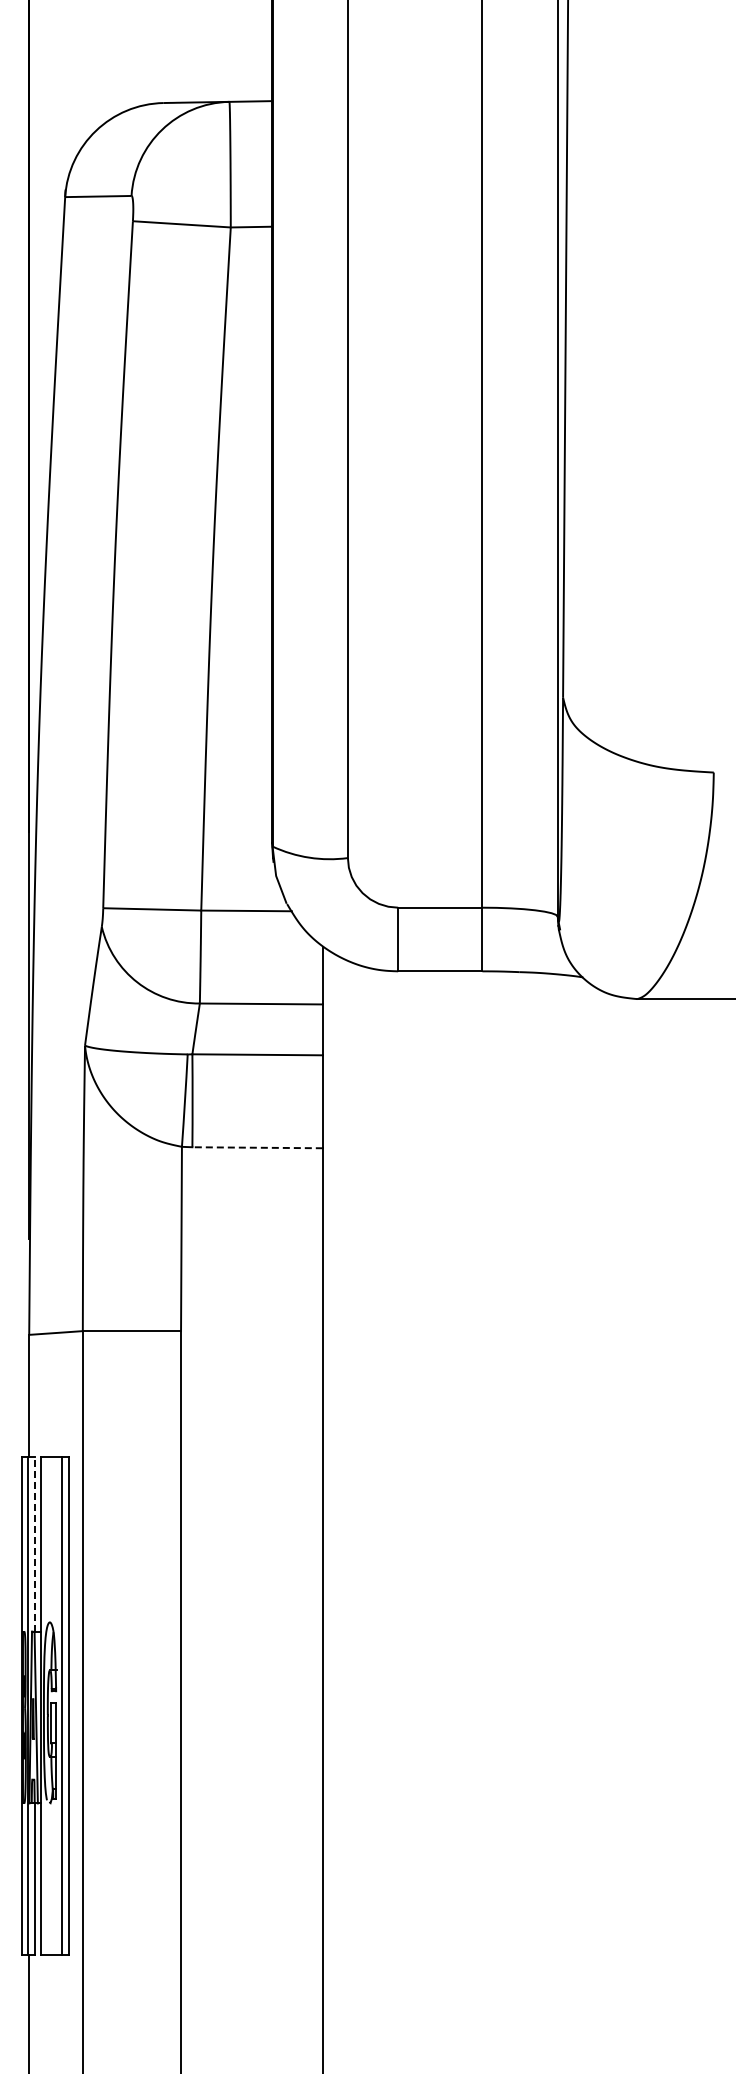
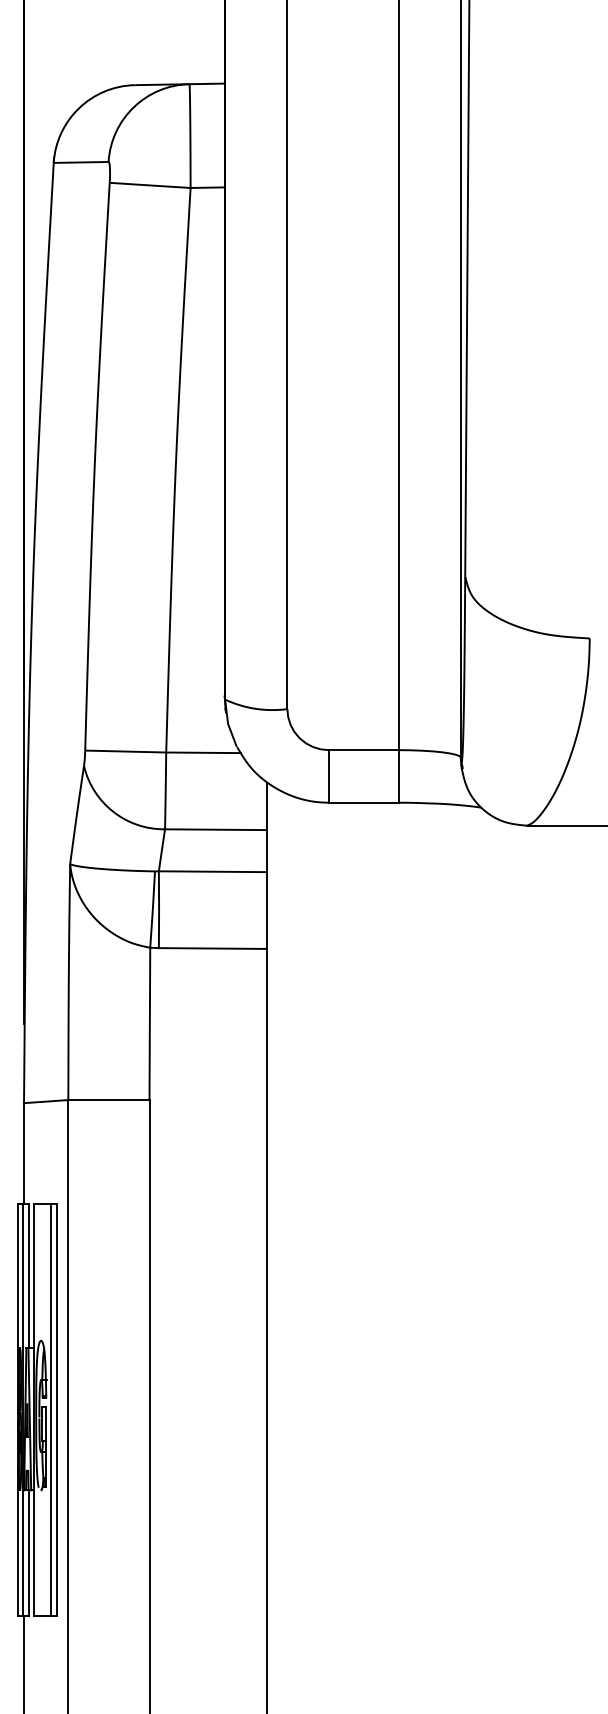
line: (257, 1147) -> (212, 948), dashed -> solid
line: (34, 1543) -> (28, 1275), dashed -> solid

